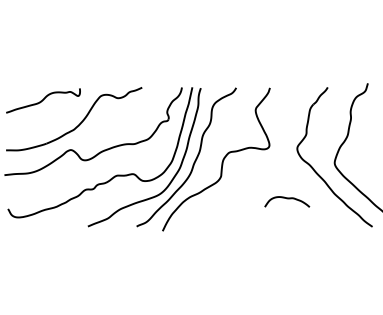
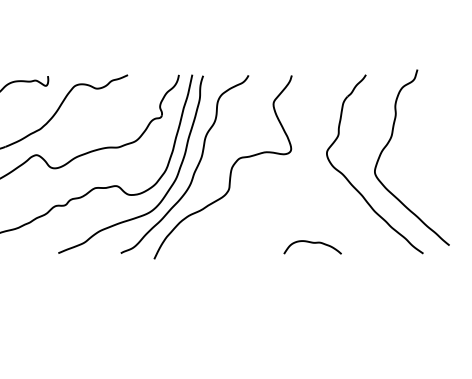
curve: (287, 199) -> (313, 244), moved

